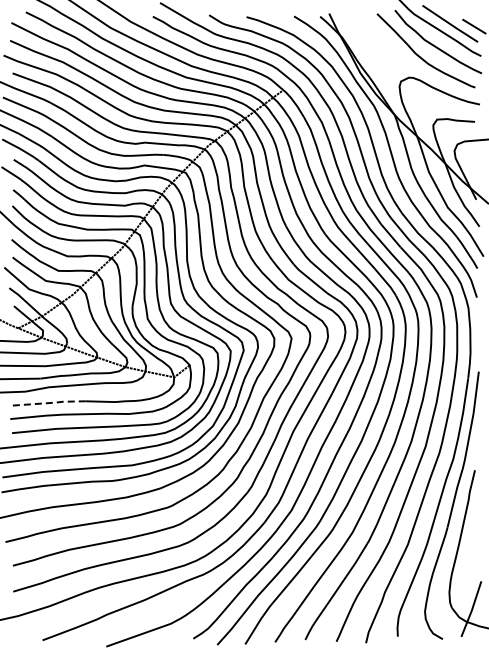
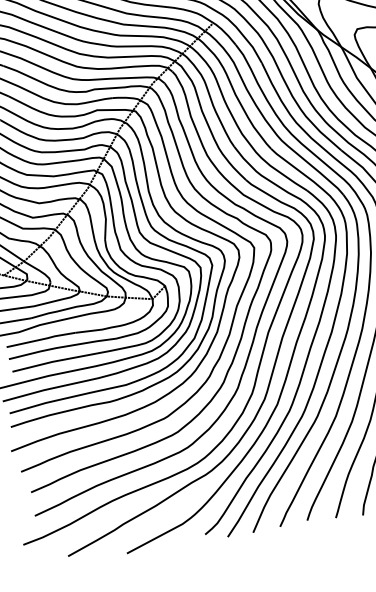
line: (49, 403) -> (42, 339), dashed -> solid

